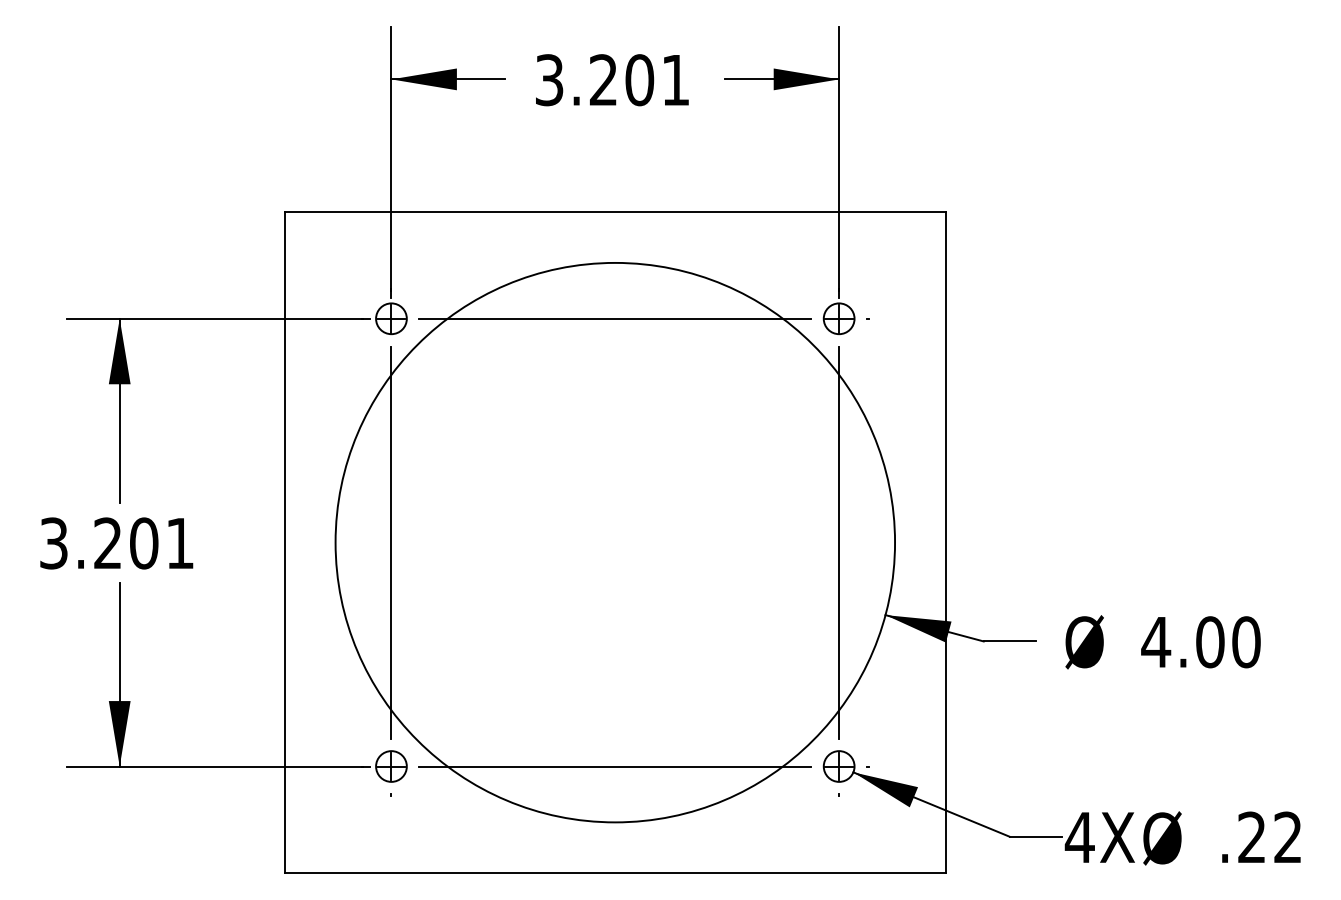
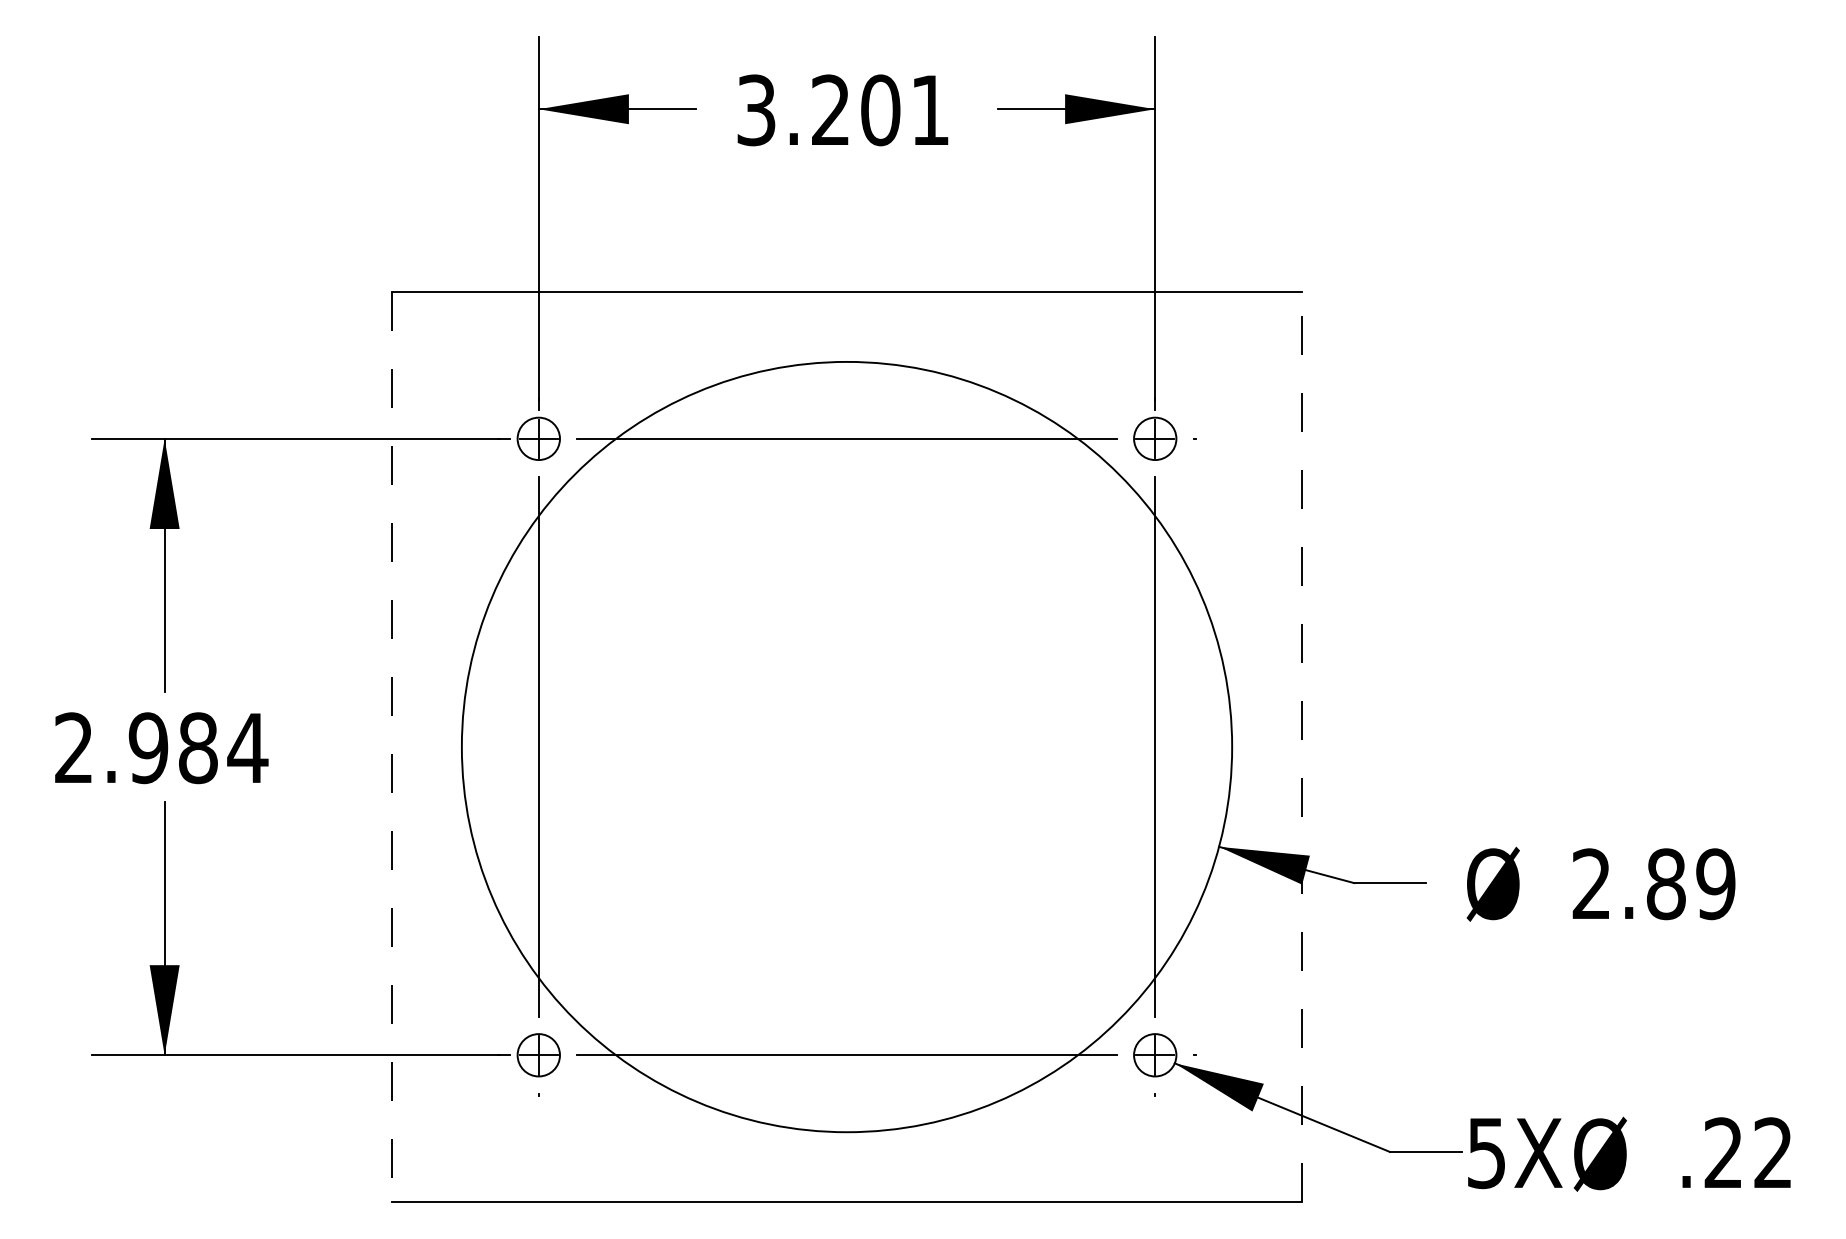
line: (285, 542) -> (392, 747), solid -> dashed
line: (945, 542) -> (1301, 747), solid -> dashed
text: (117, 543) -> (161, 748), 3.201 -> 2.984
text: (1201, 642) -> (1653, 884), 4.00 -> 2.89
text: (1079, 837) -> (1486, 1153), 4X -> 5X

